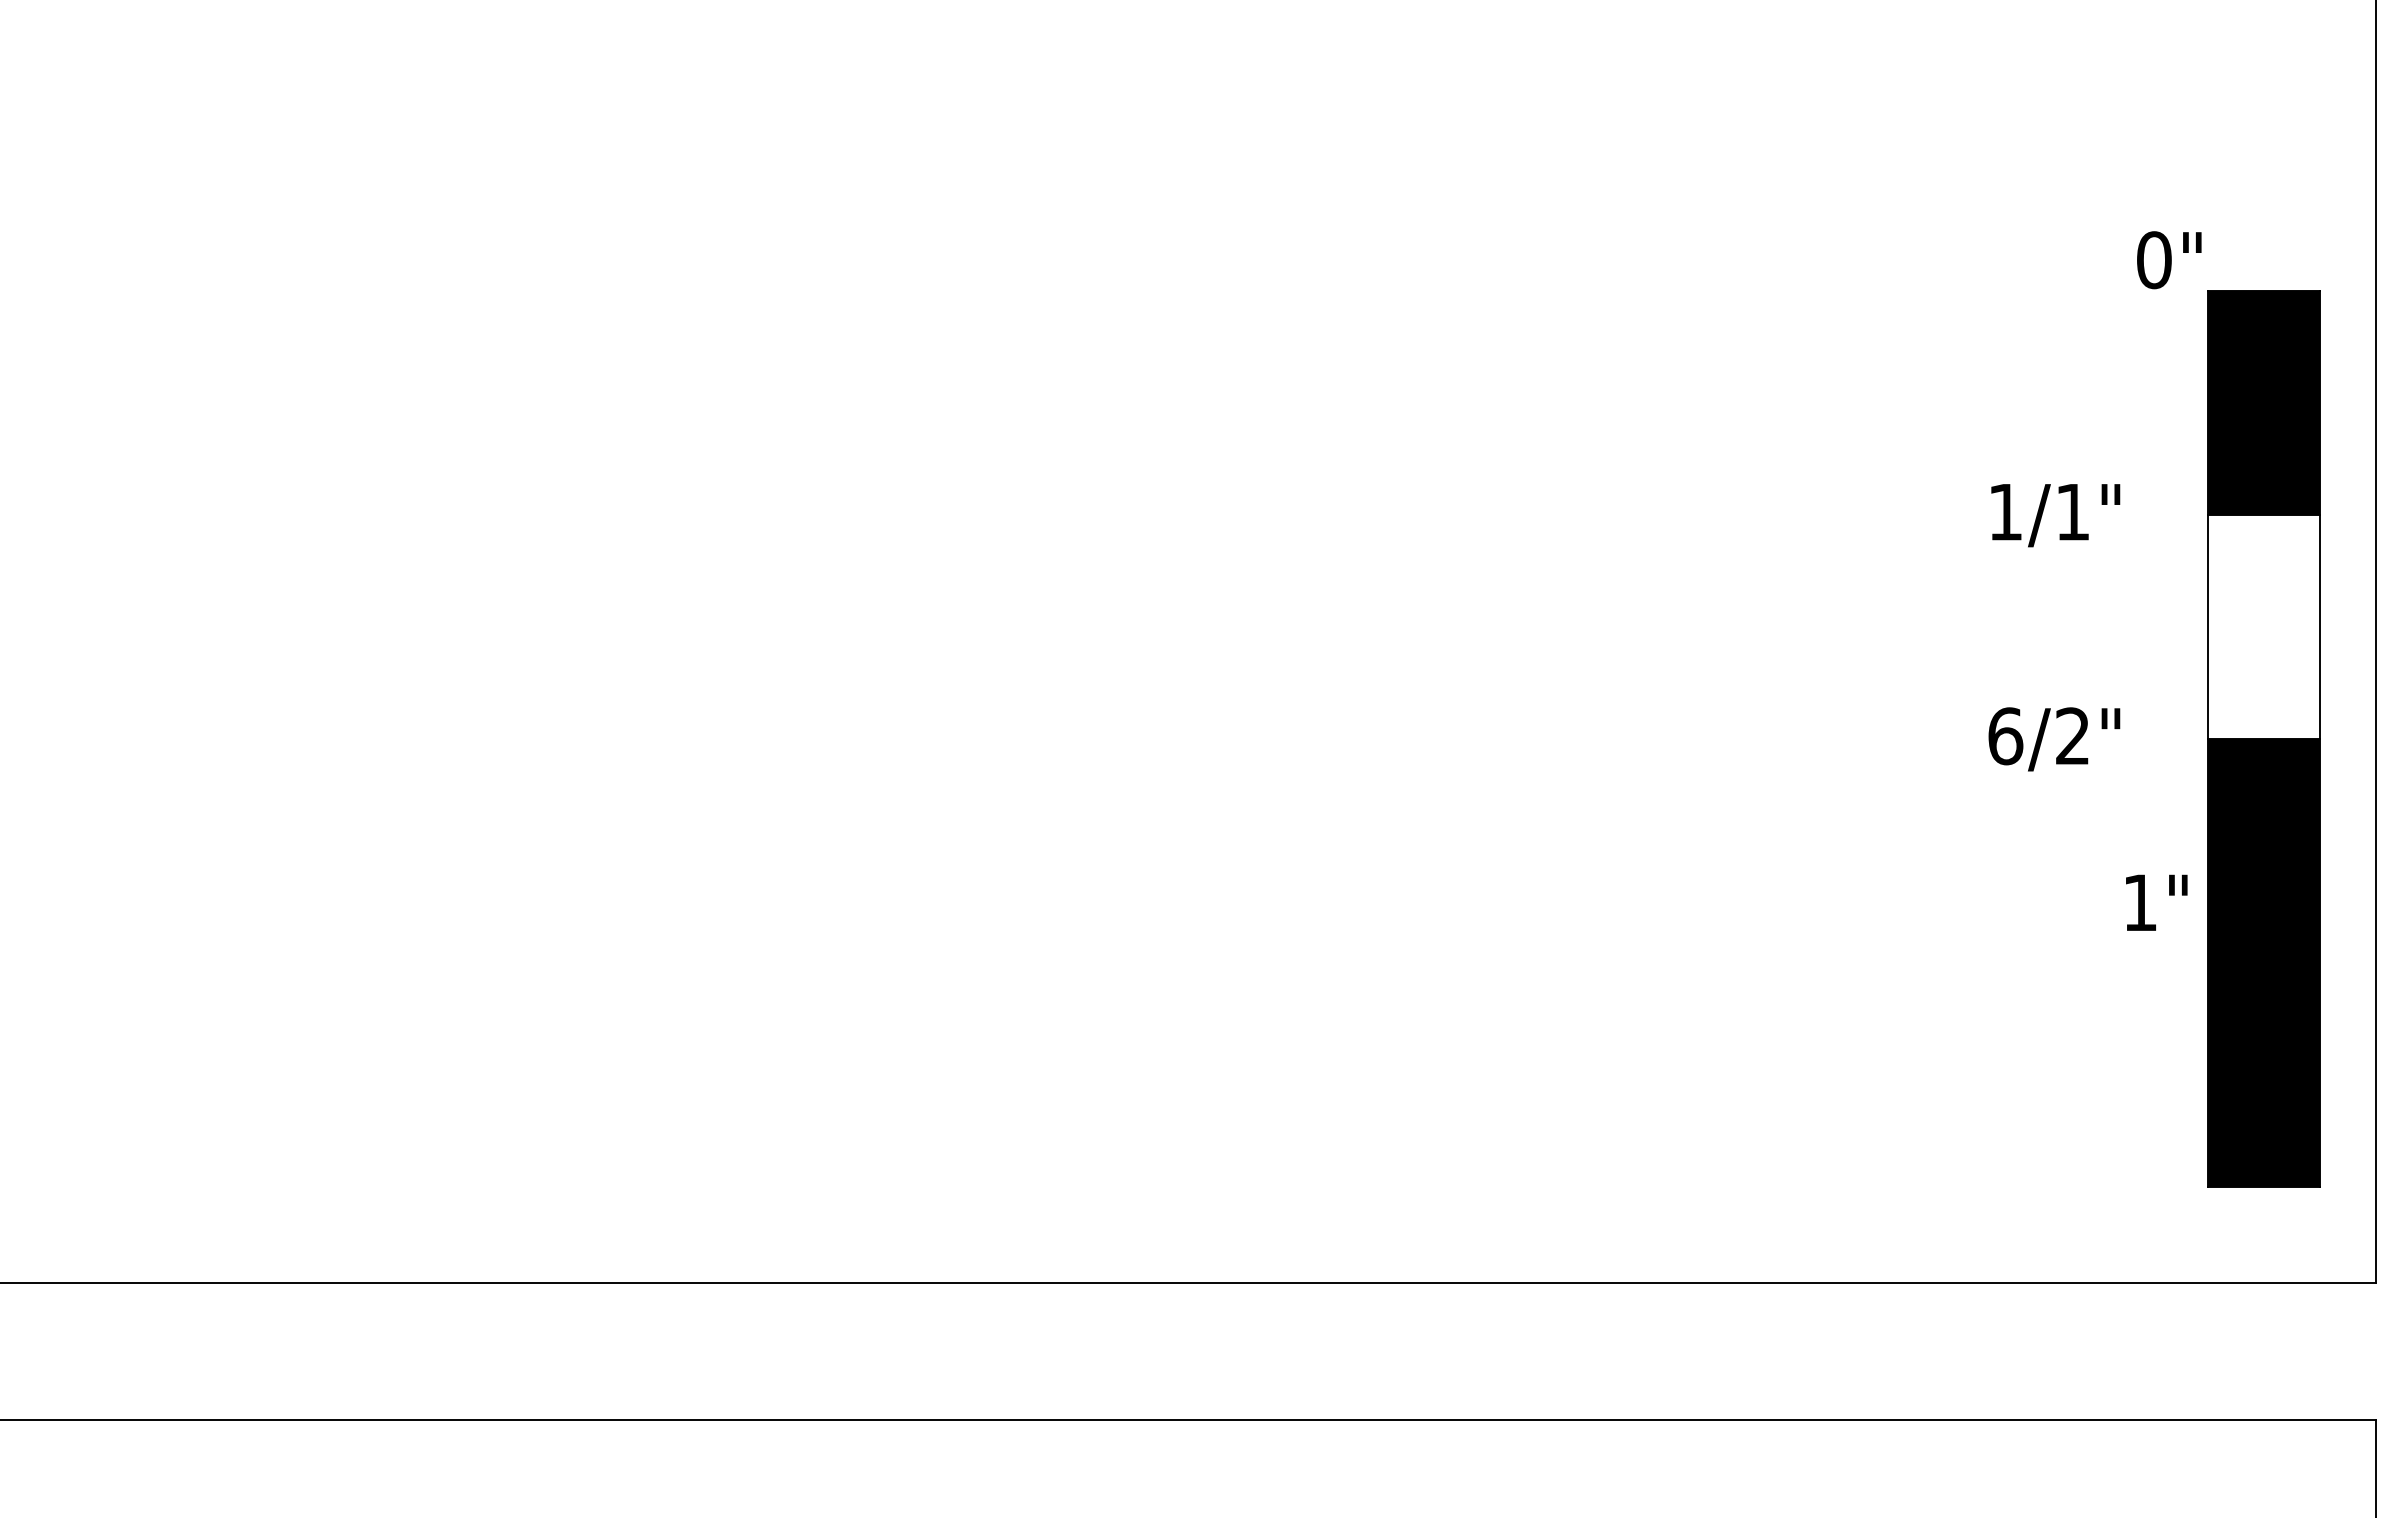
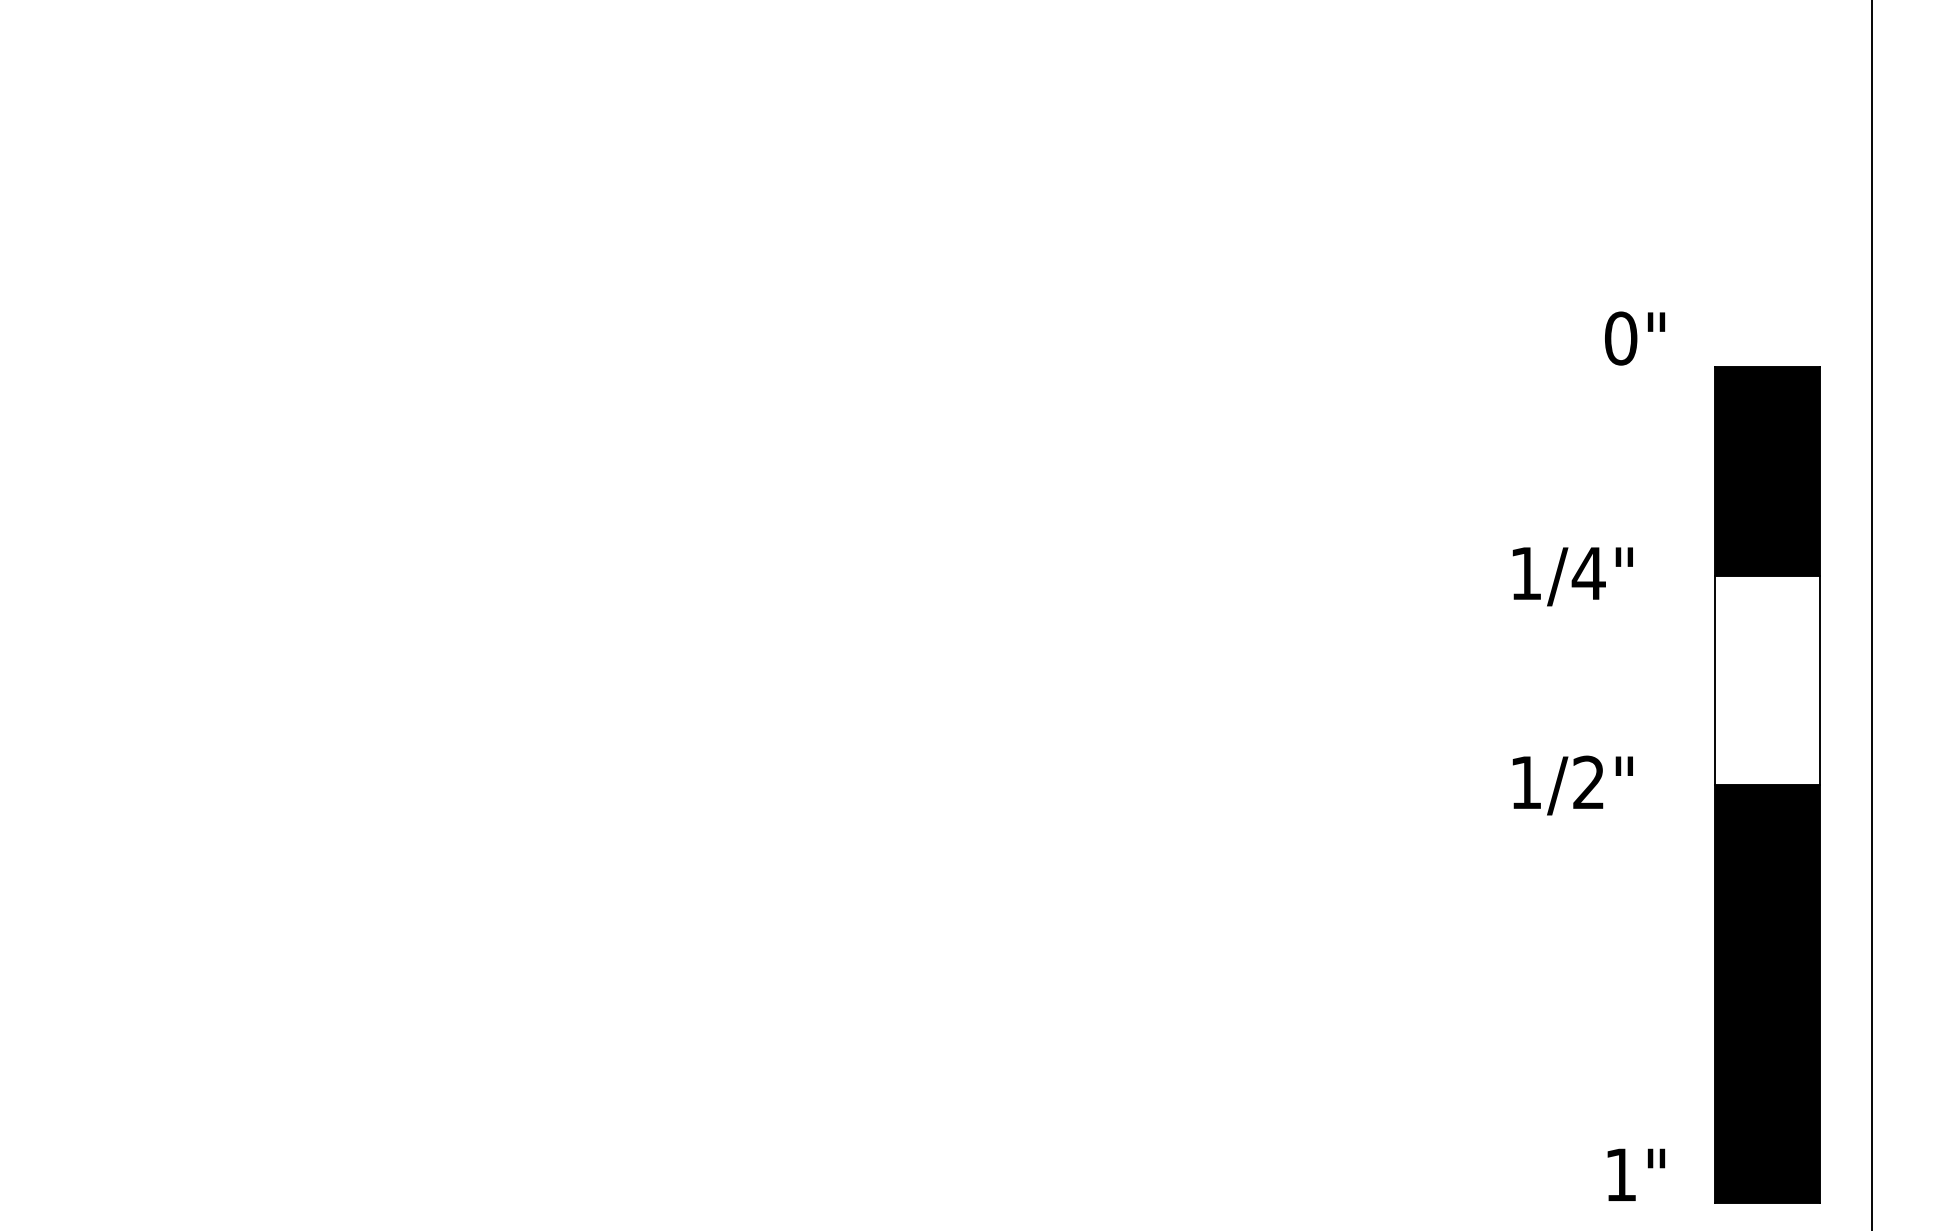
text: (2169, 260) -> (1635, 338), moved
text: (2072, 512) -> (1588, 573), 1/1" -> 1/4"
text: (2005, 736) -> (1526, 782), 6/2" -> 1/2"
text: (2156, 902) -> (1636, 1174), moved

